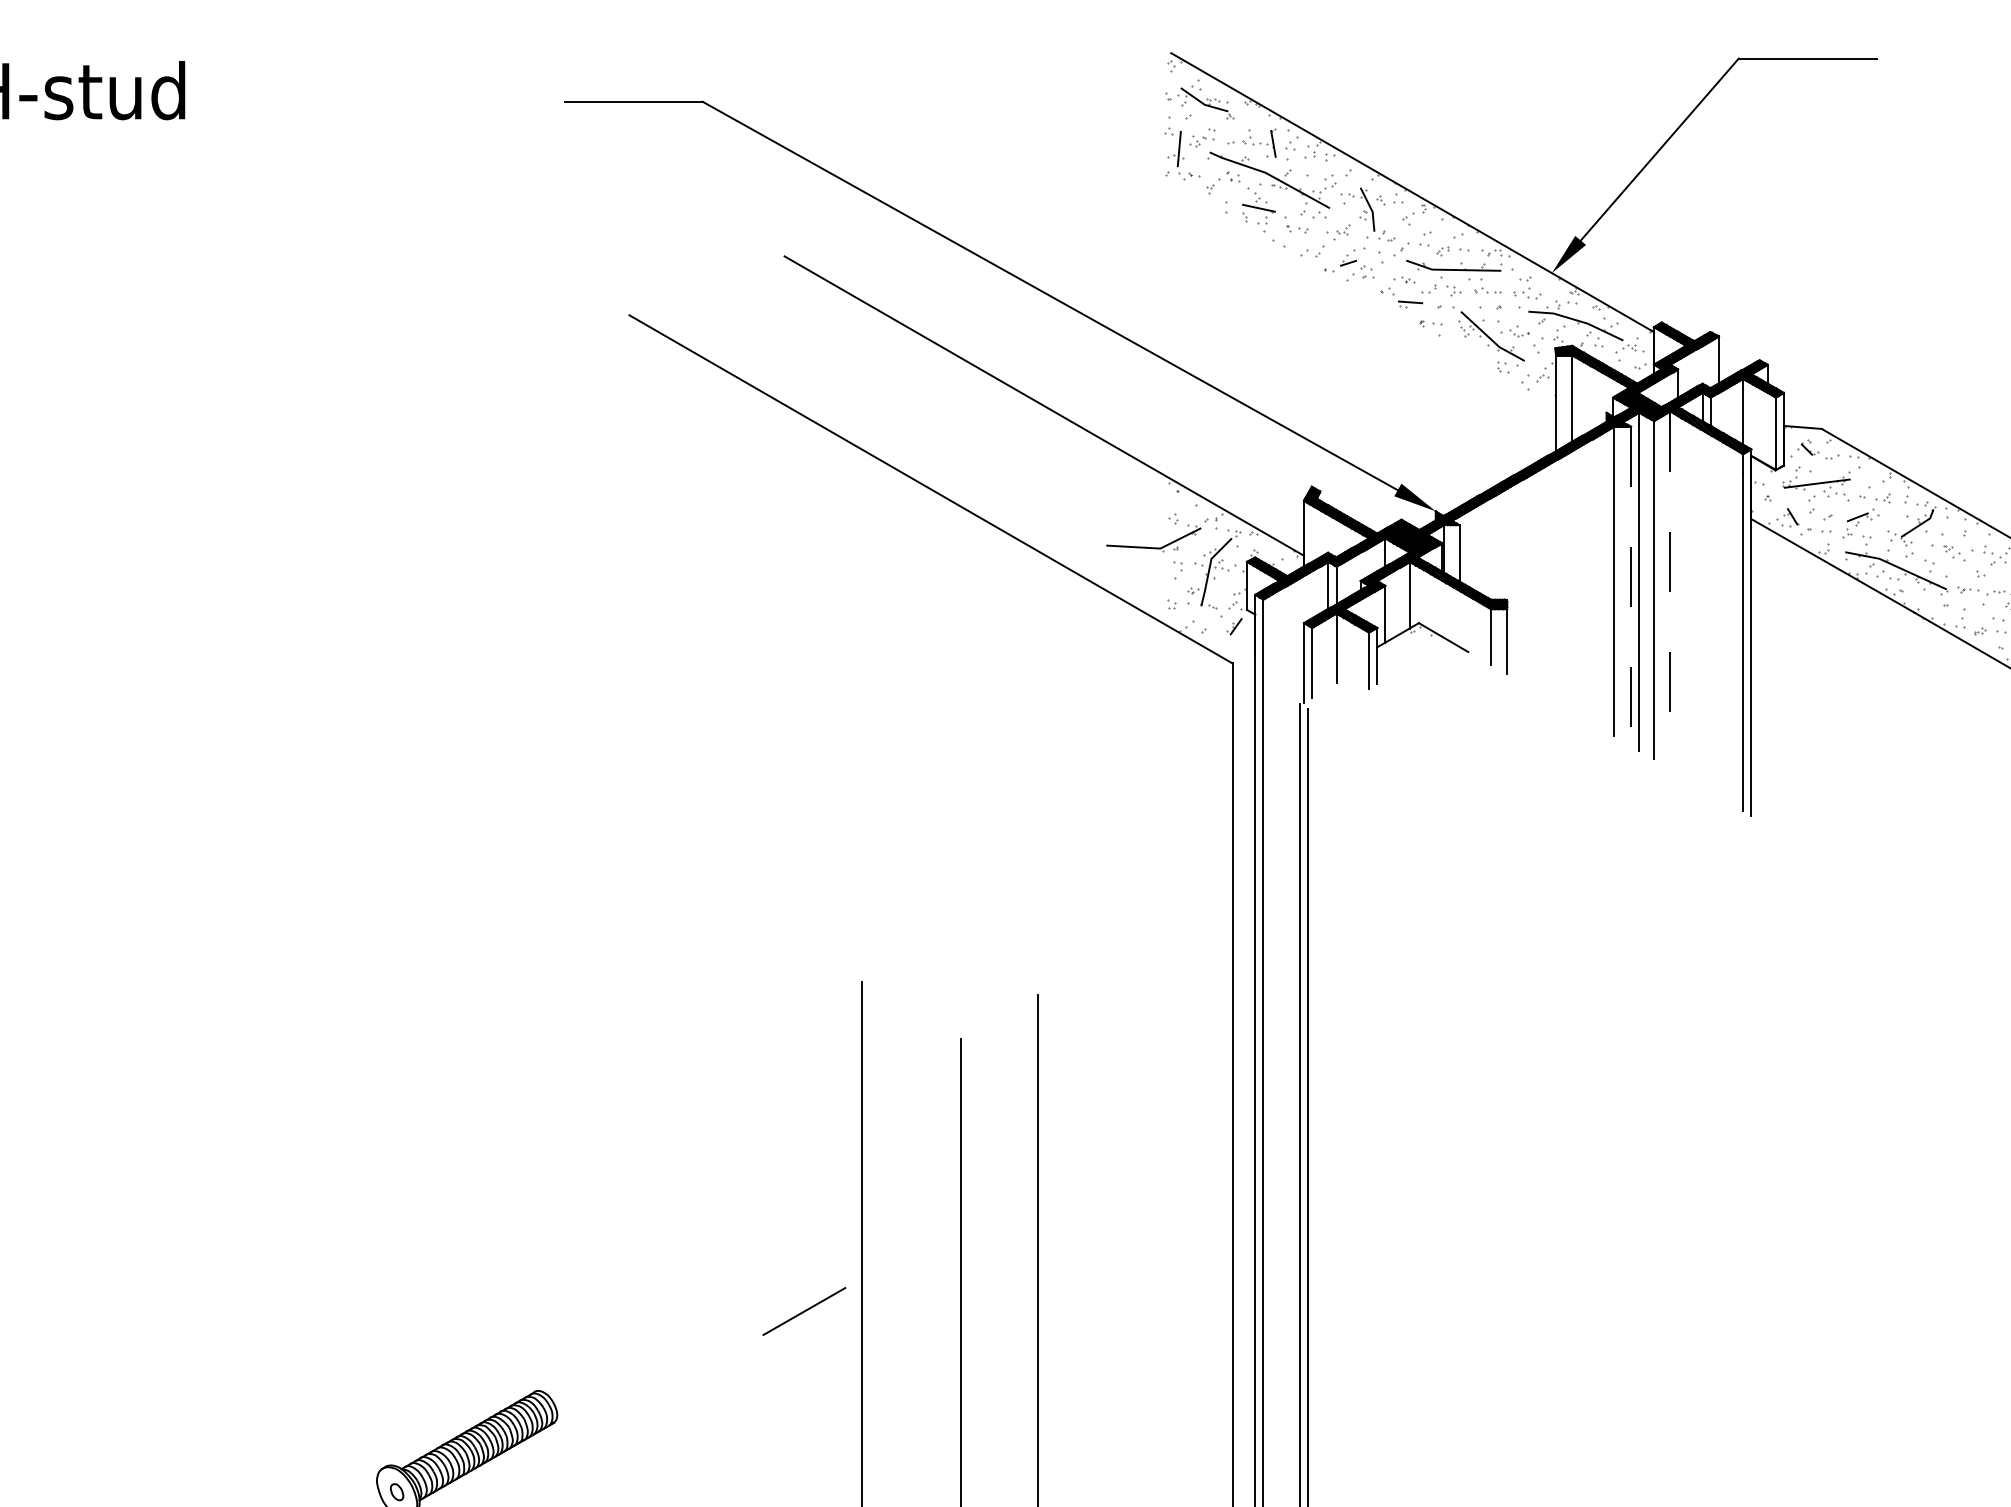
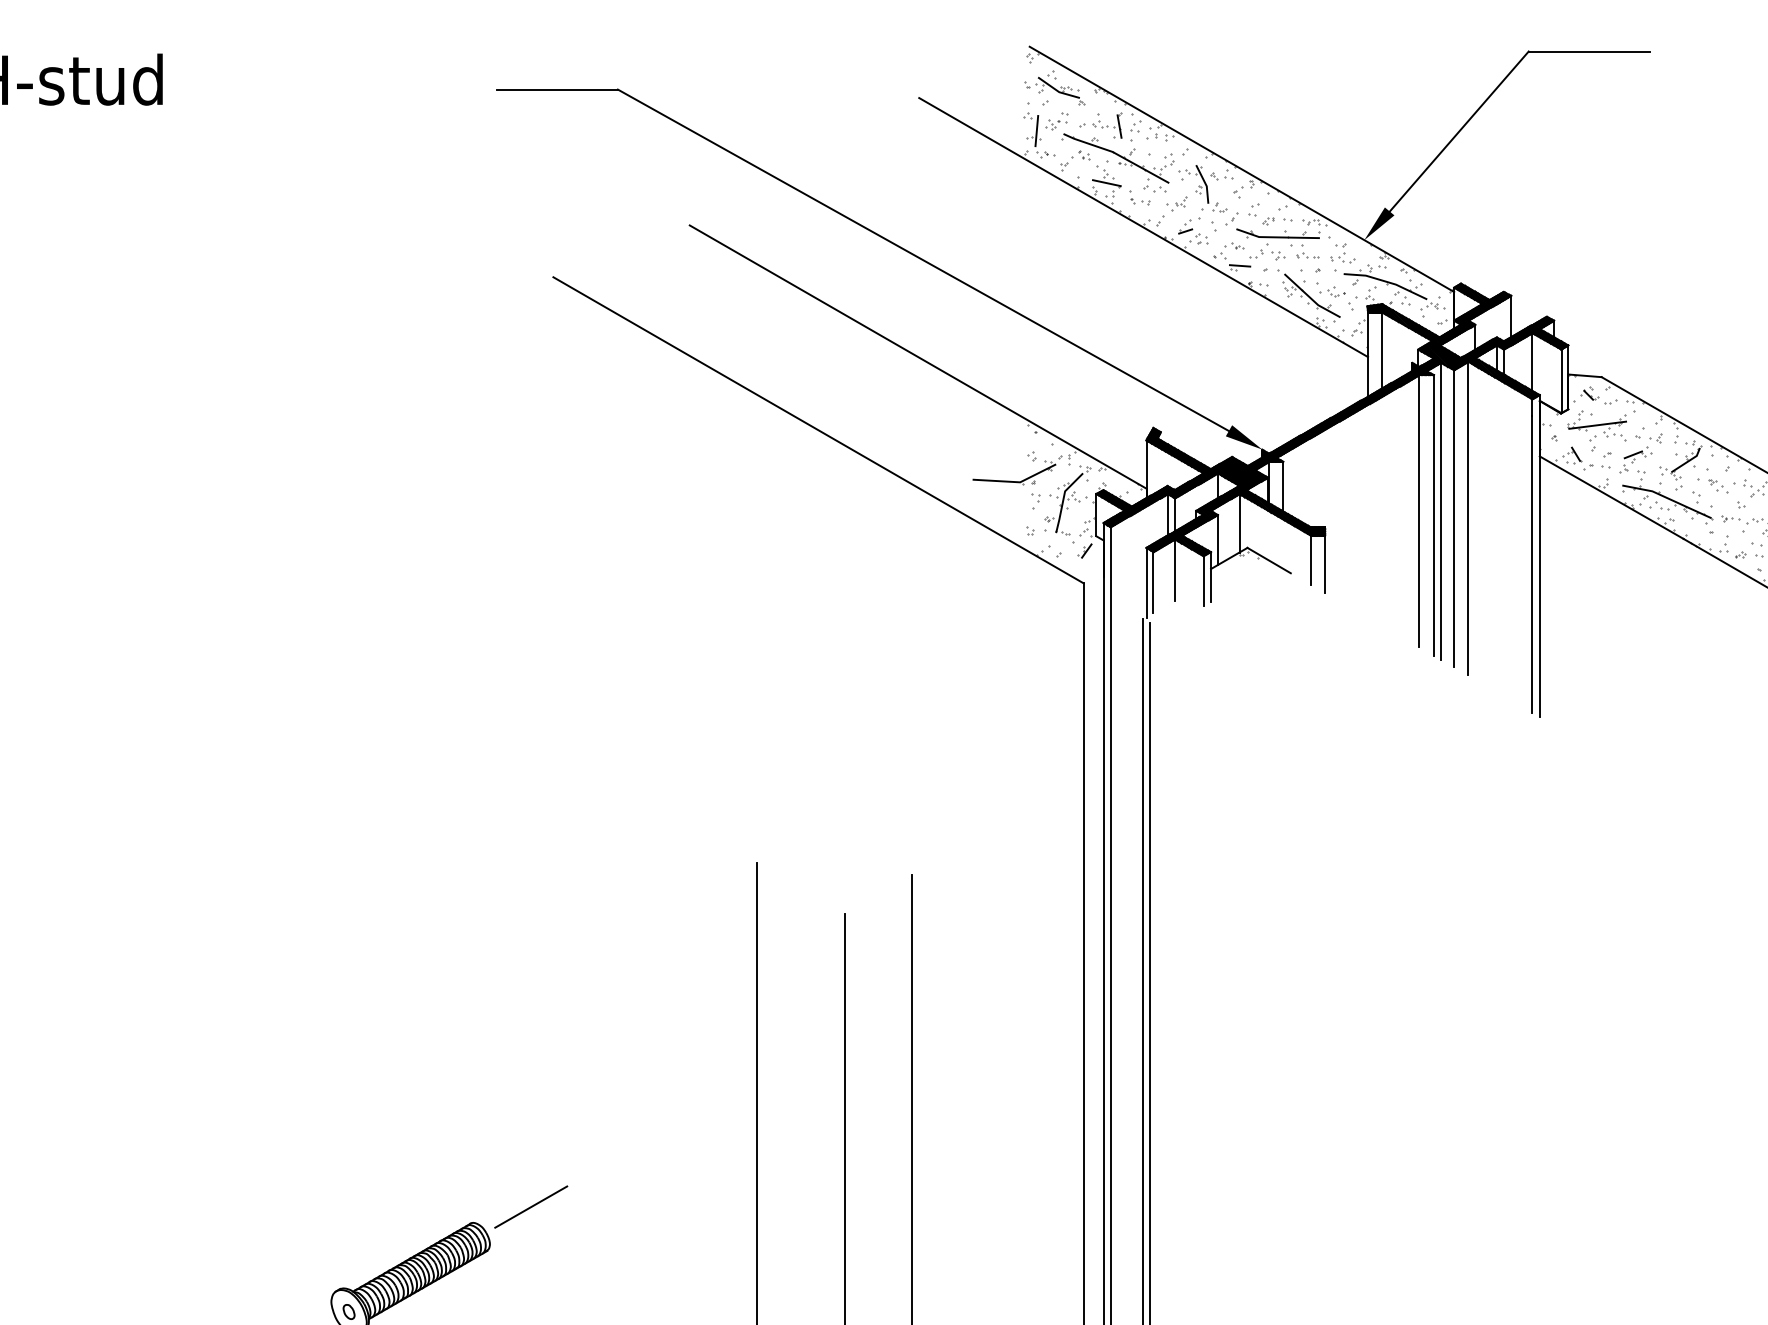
line: (1300, 258) -> (1143, 227), added
line: (1631, 586) -> (1434, 515), dashed -> solid
line: (1670, 589) -> (1468, 518), dashed -> solid
line: (804, 1310) -> (531, 1206), moved

